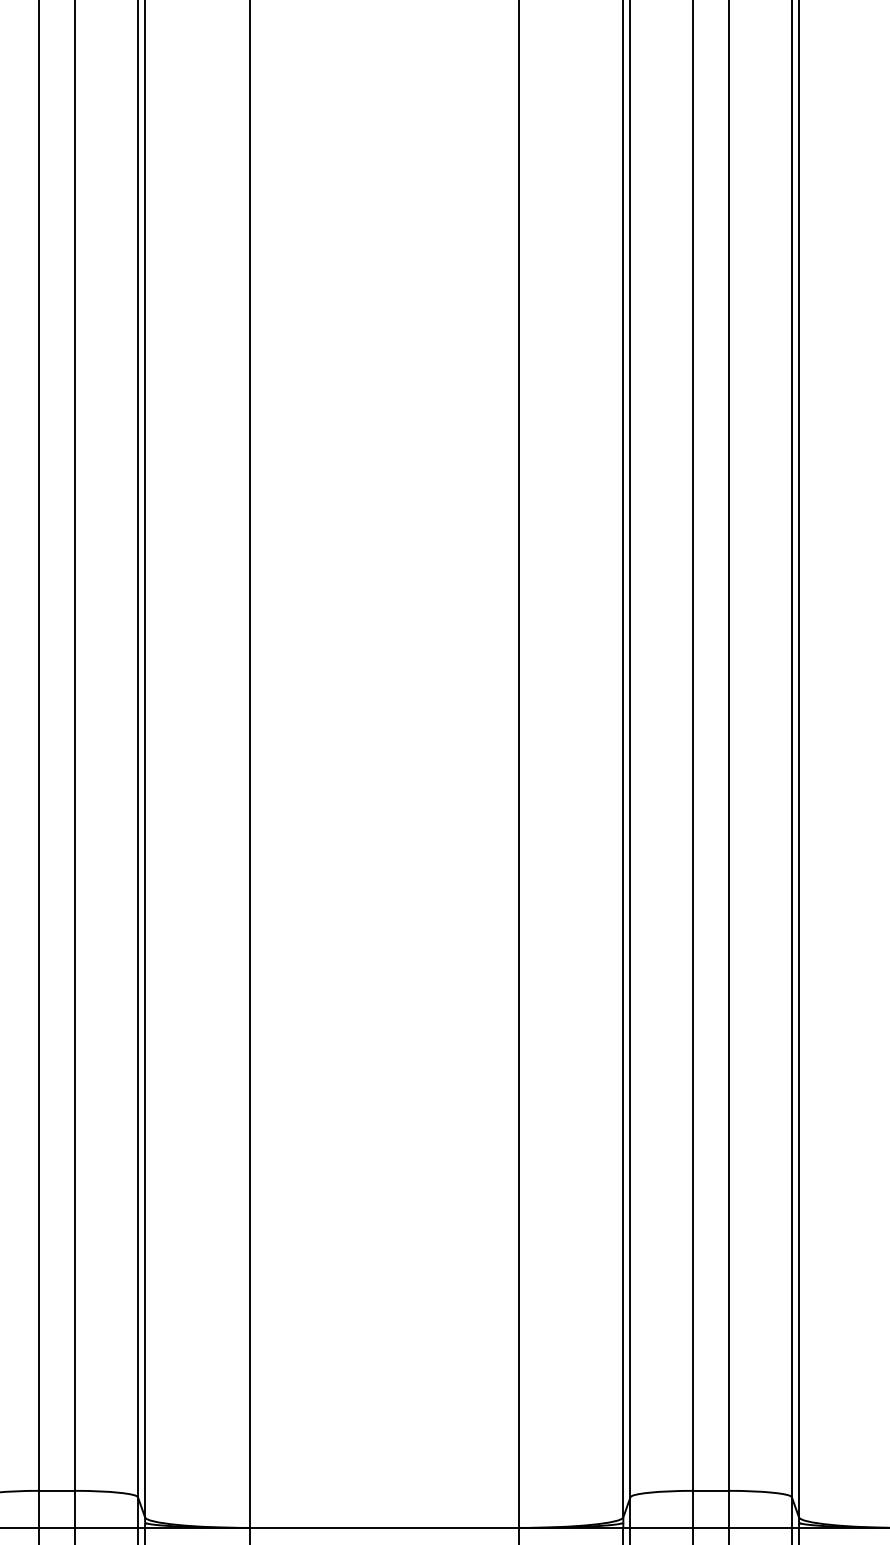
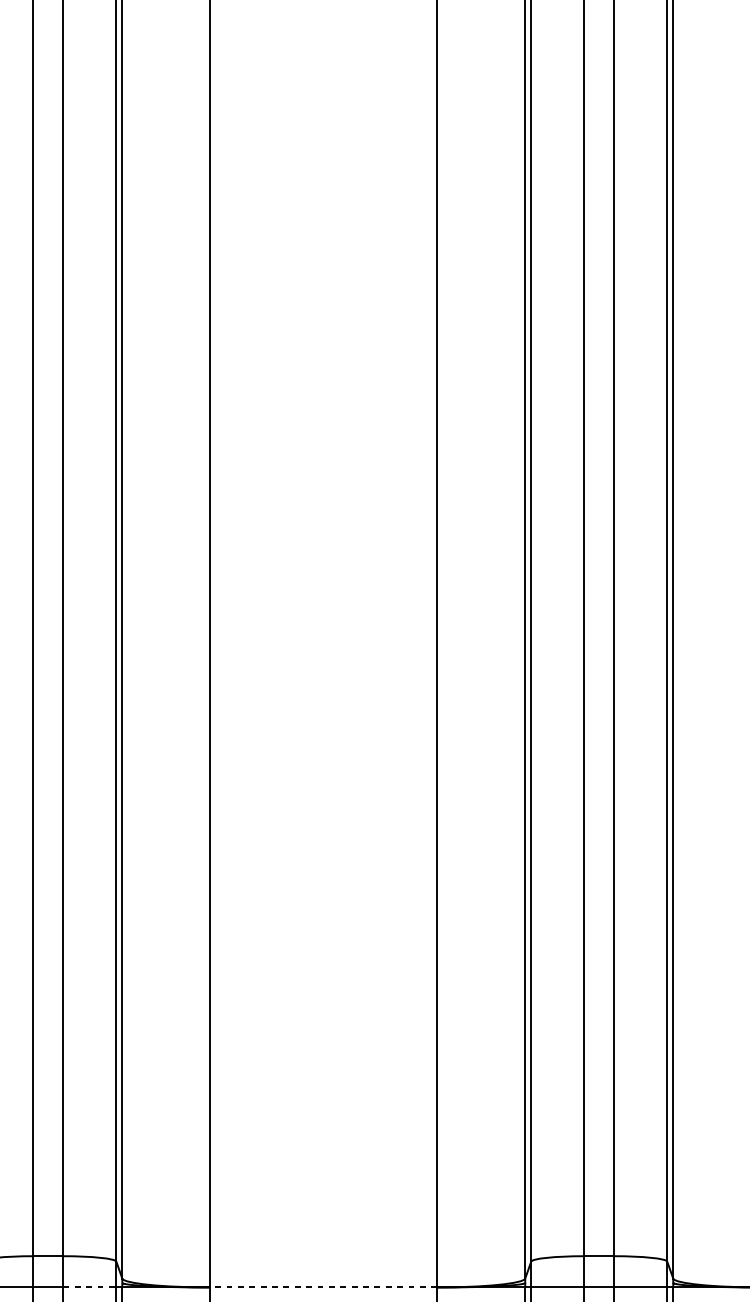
line: (107, 1527) -> (90, 1287), solid -> dashed
line: (384, 1527) -> (324, 1287), solid -> dashed

